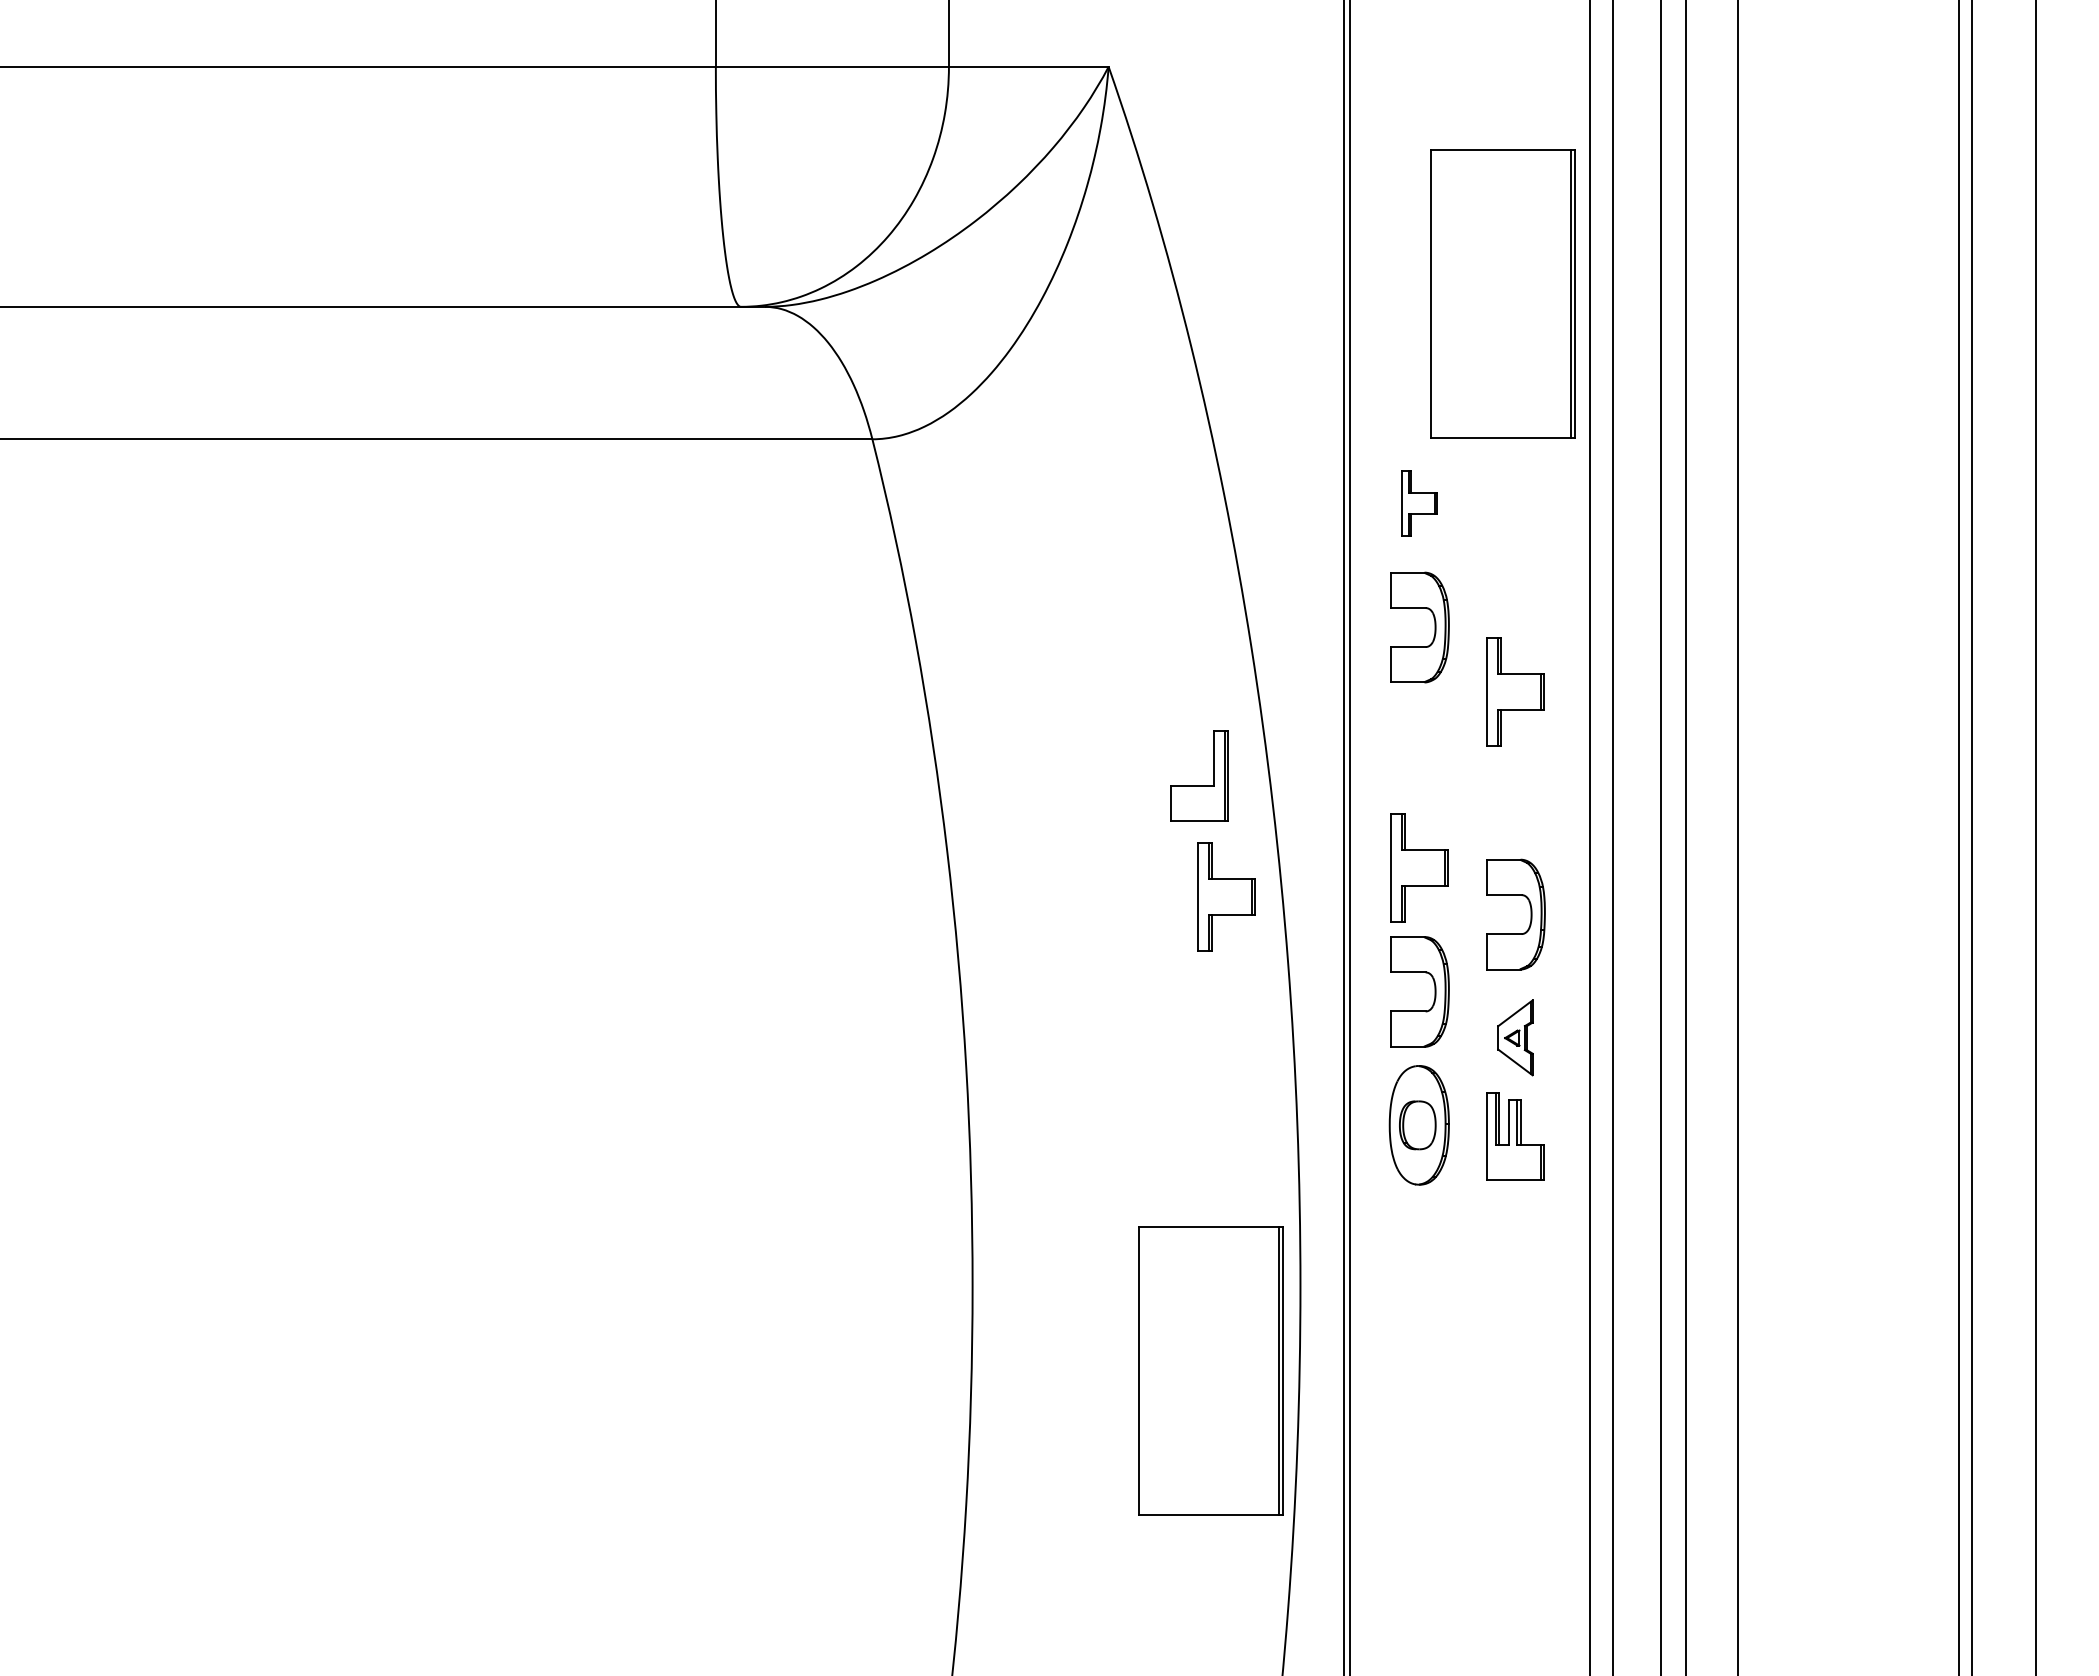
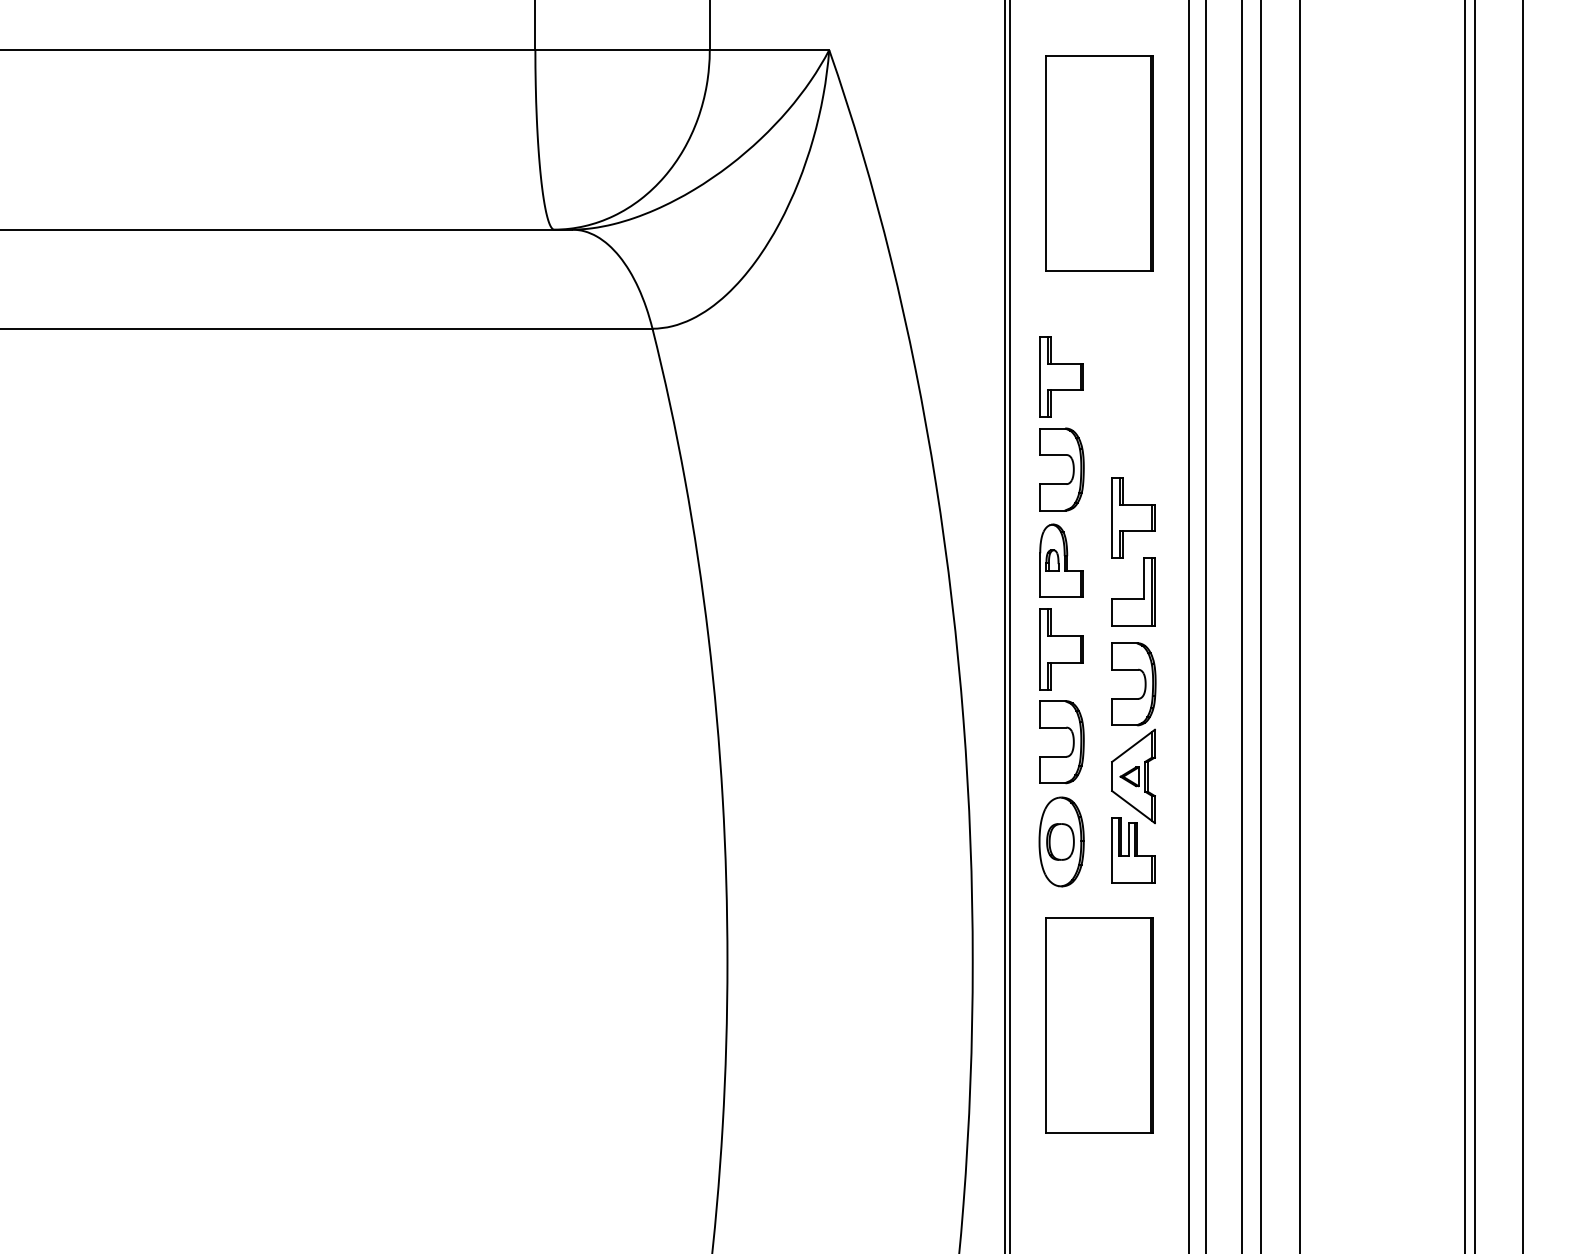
part: (1502, 293) -> (1099, 163), moved
part: (1419, 503) -> (1061, 376), size x1.67
part: (1418, 749) -> (1061, 560), added
part: (1199, 785) -> (1133, 598), moved
part: (1226, 896) -> (917, 670), removed
part: (1515, 1037) -> (1133, 776), size x1.67
part: (1210, 1370) -> (1099, 1025), moved

